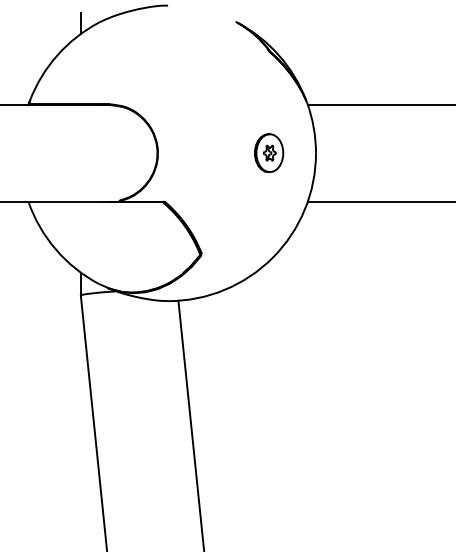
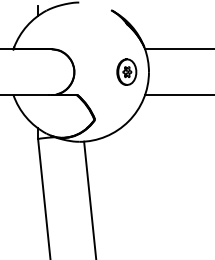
part: (268, 151) -> (126, 71), size x1.43

